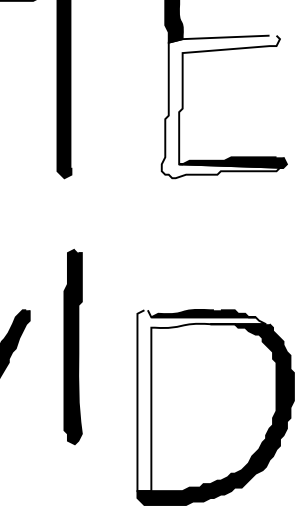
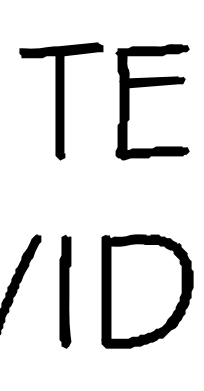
fill: (222, 107) -> (151, 118), added
part: (73, 346) -> (65, 291), moved
fill: (201, 400) -> (139, 287), added

